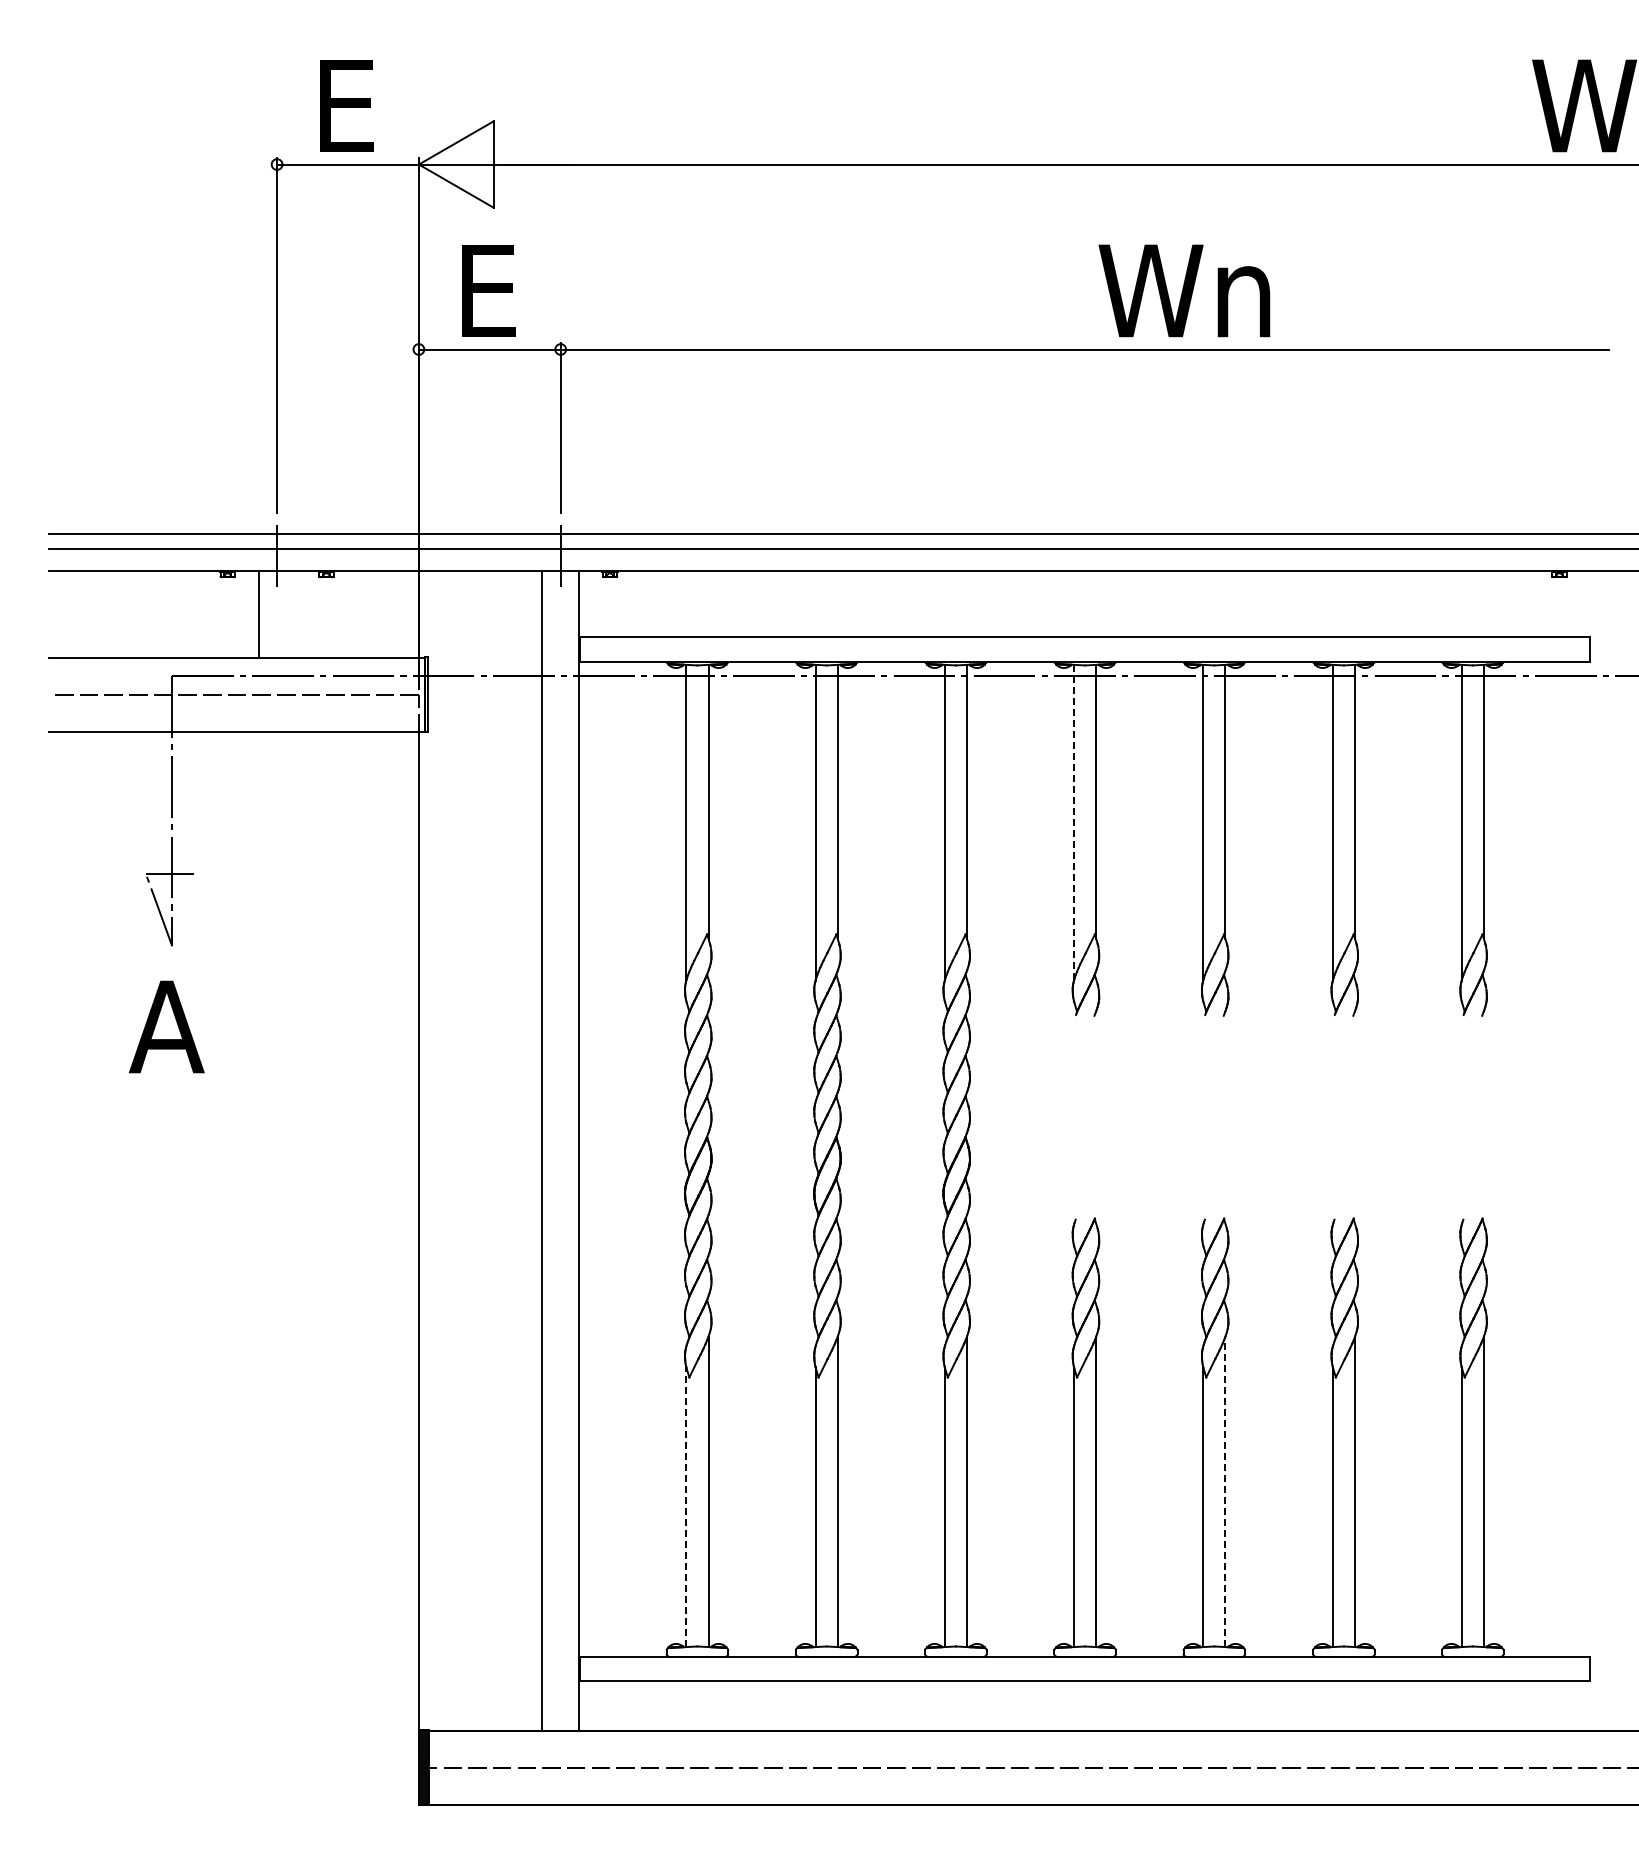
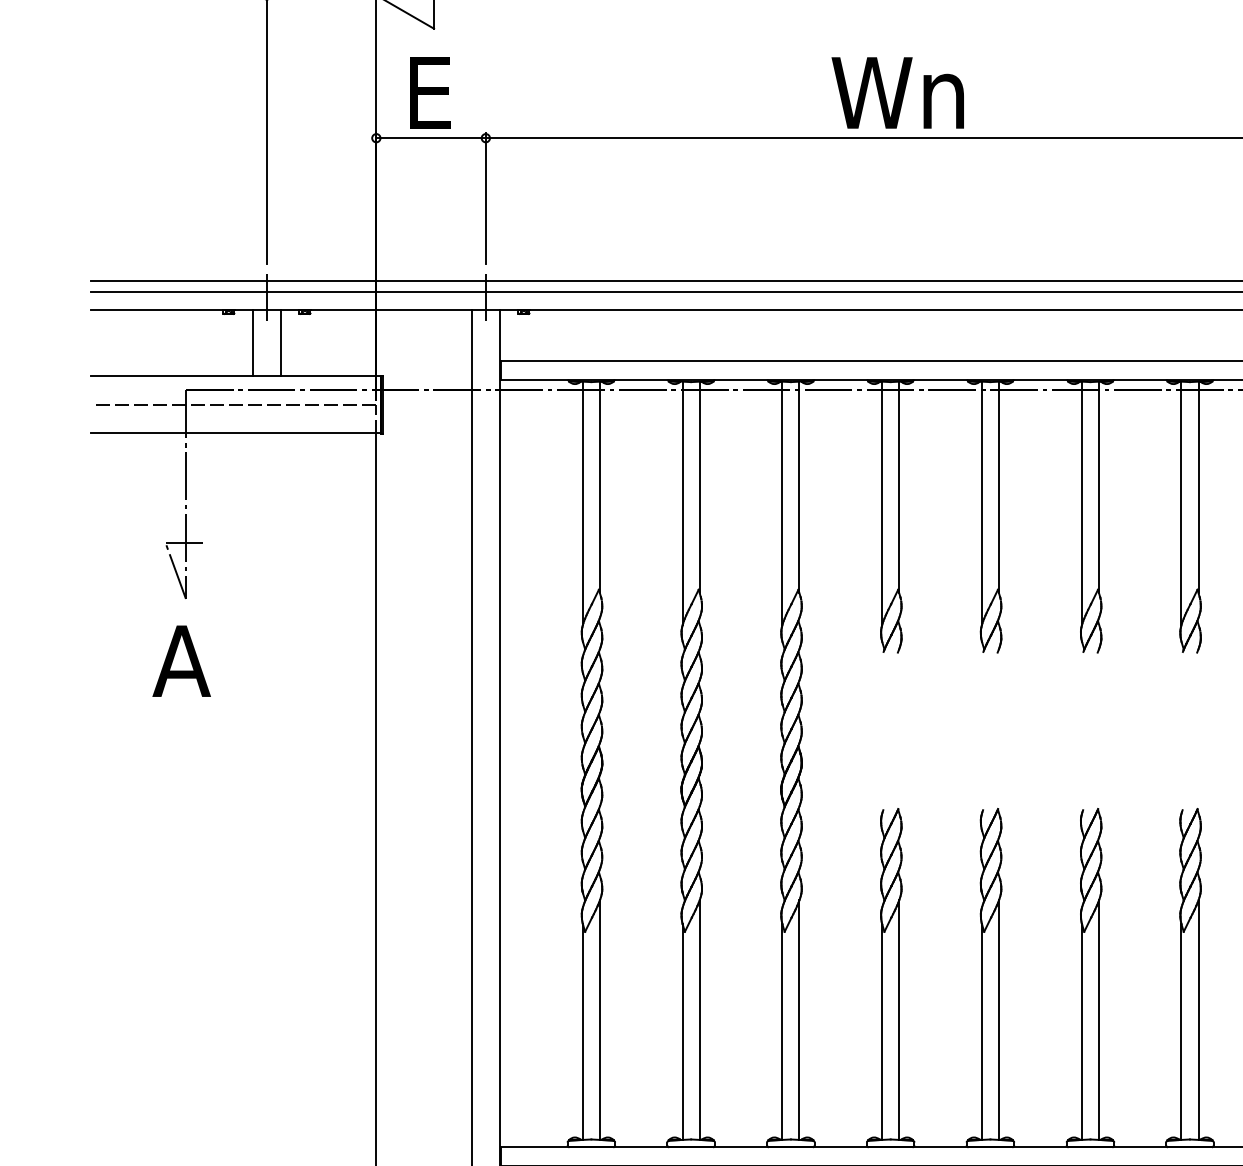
text: (1184, 290) -> (897, 92), moved
line: (295, 614) -> (281, 342), added
line: (1074, 822) -> (882, 503), dashed -> solid
line: (1225, 1491) -> (999, 1019), dashed -> solid
line: (686, 1507) -> (582, 1032), dashed -> solid

